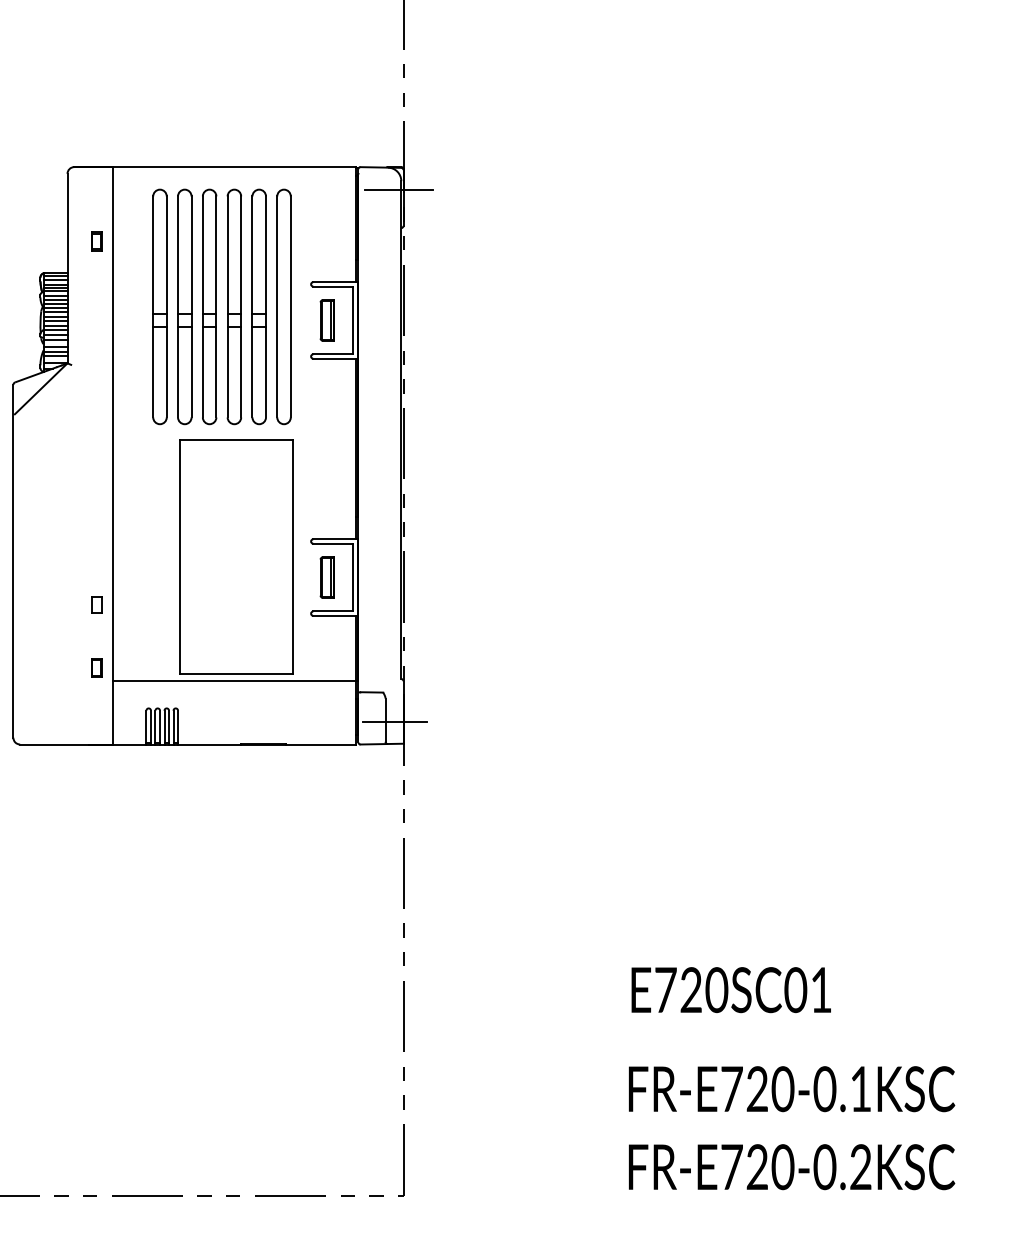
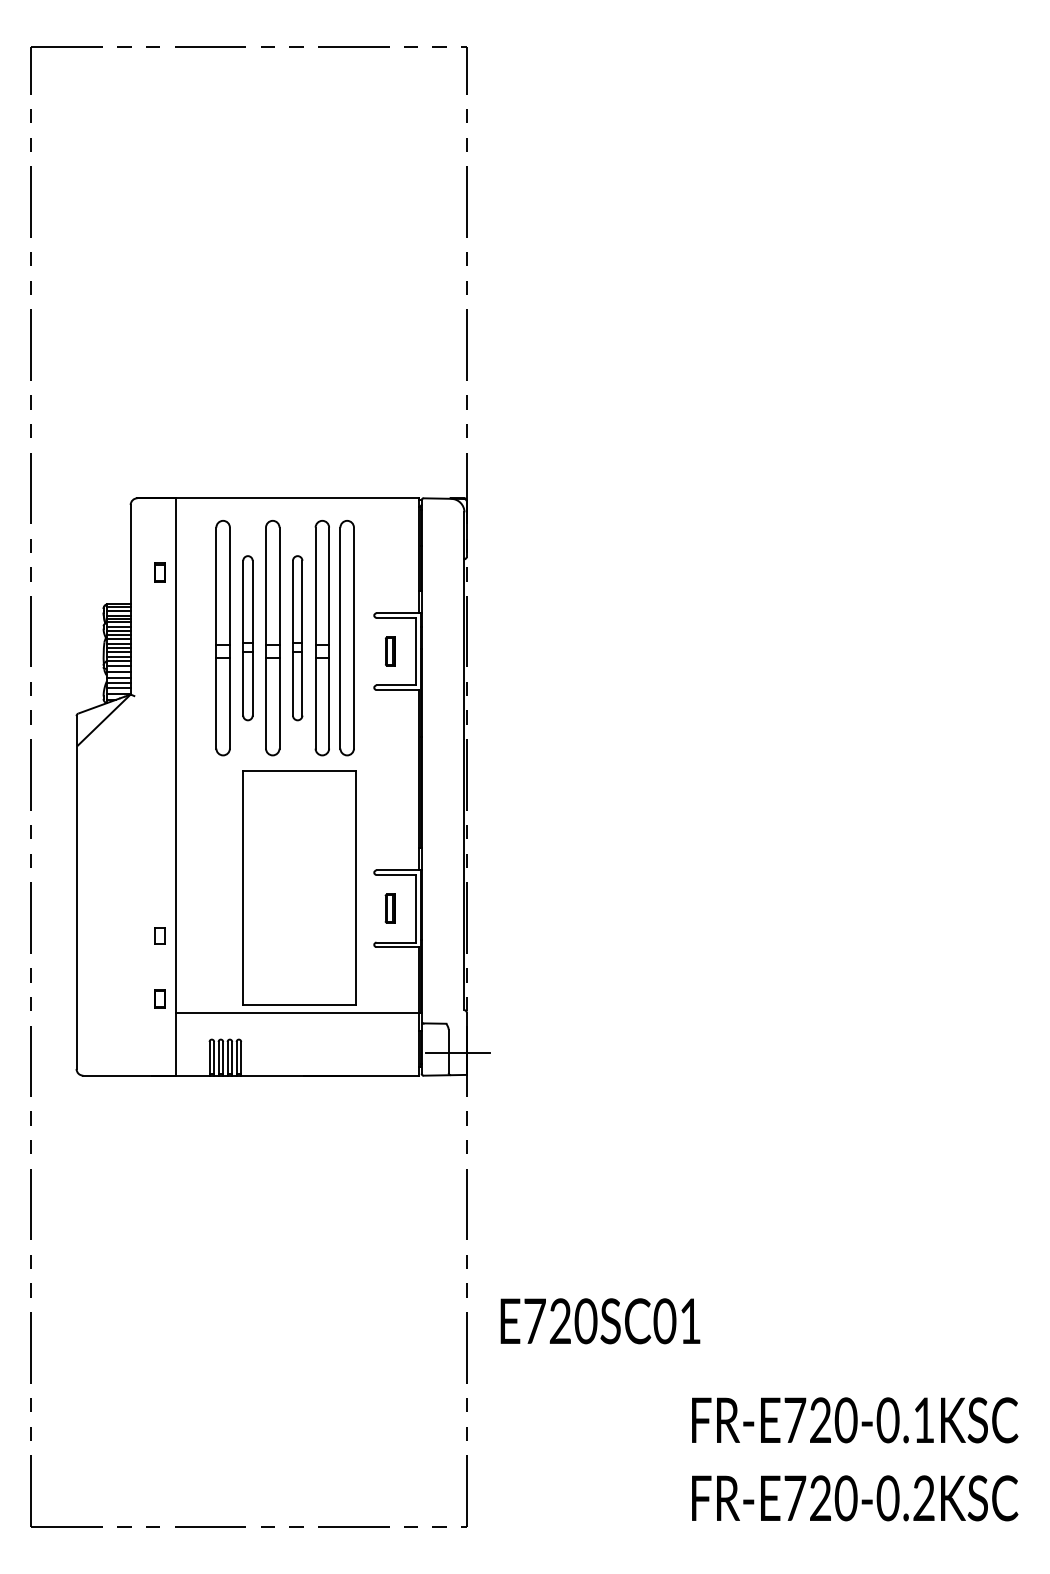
line: (398, 189) -> (461, 520), removed
part: (184, 307) -> (247, 638), size x0.7
part: (234, 307) -> (297, 638), size x0.7
part: (327, 320) -> (390, 651), size x0.7
part: (326, 577) -> (389, 908), size x0.7
text: (731, 990) -> (600, 1321), moved

